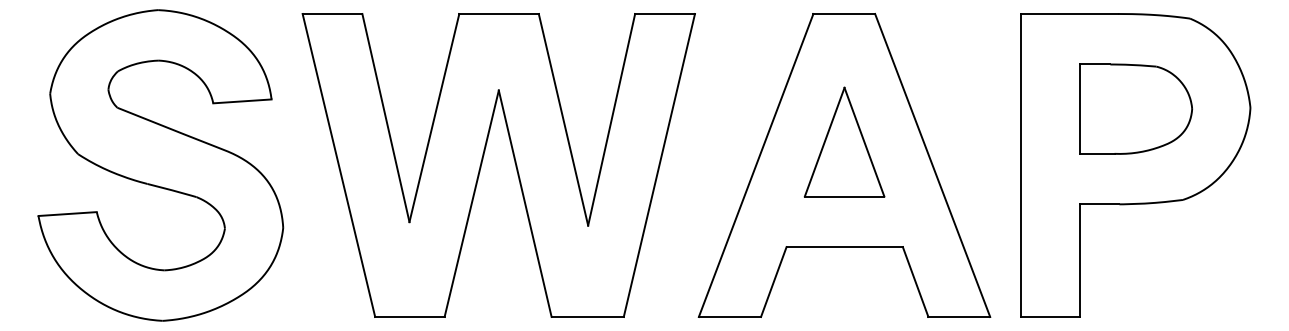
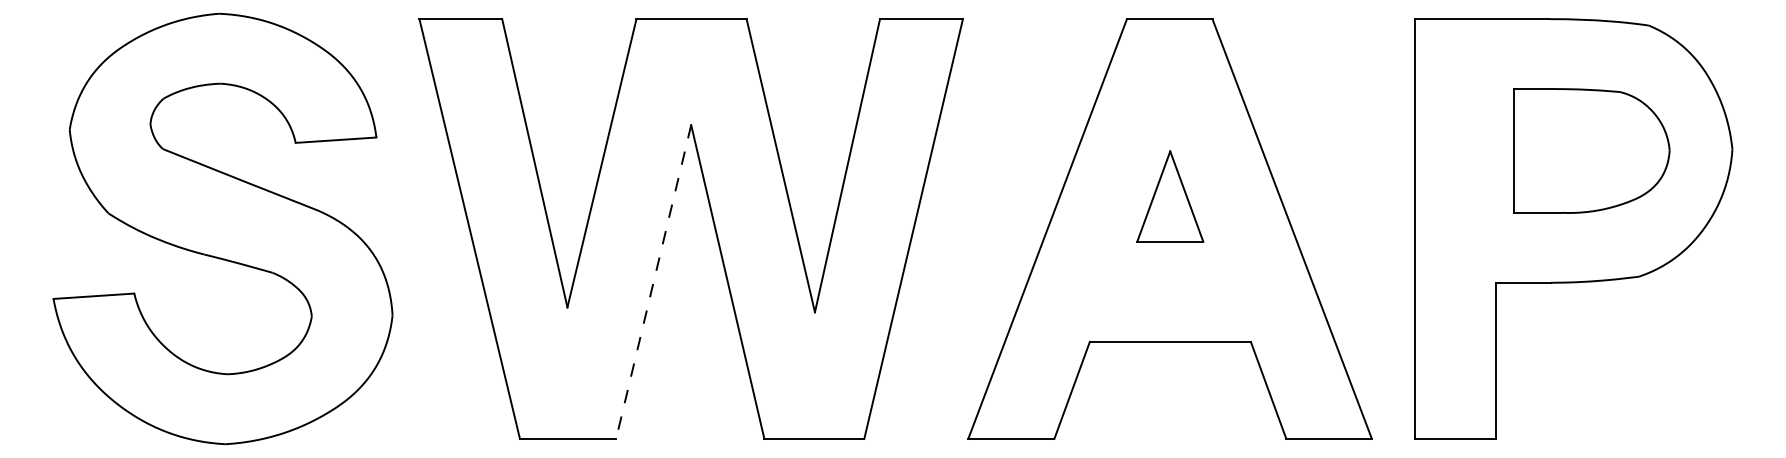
part: (1135, 108) -> (1591, 150), moved
part: (844, 142) -> (1170, 196), size x0.6
line: (471, 204) -> (653, 282), solid -> dashed

